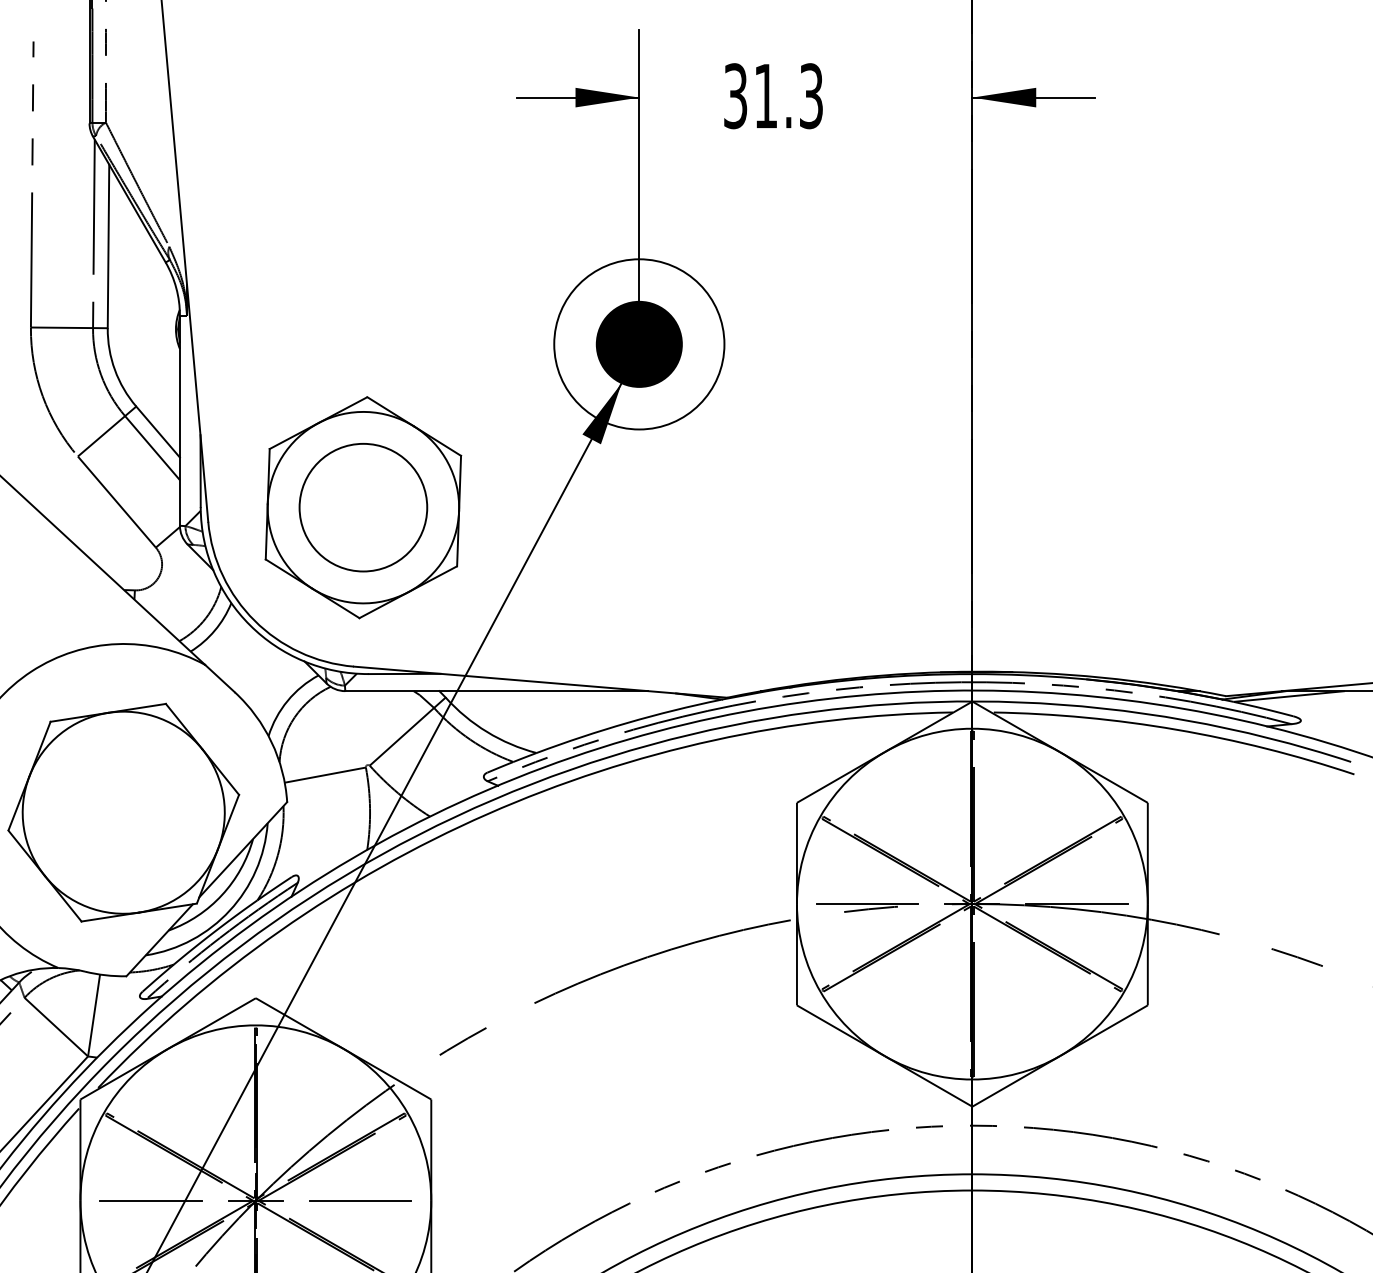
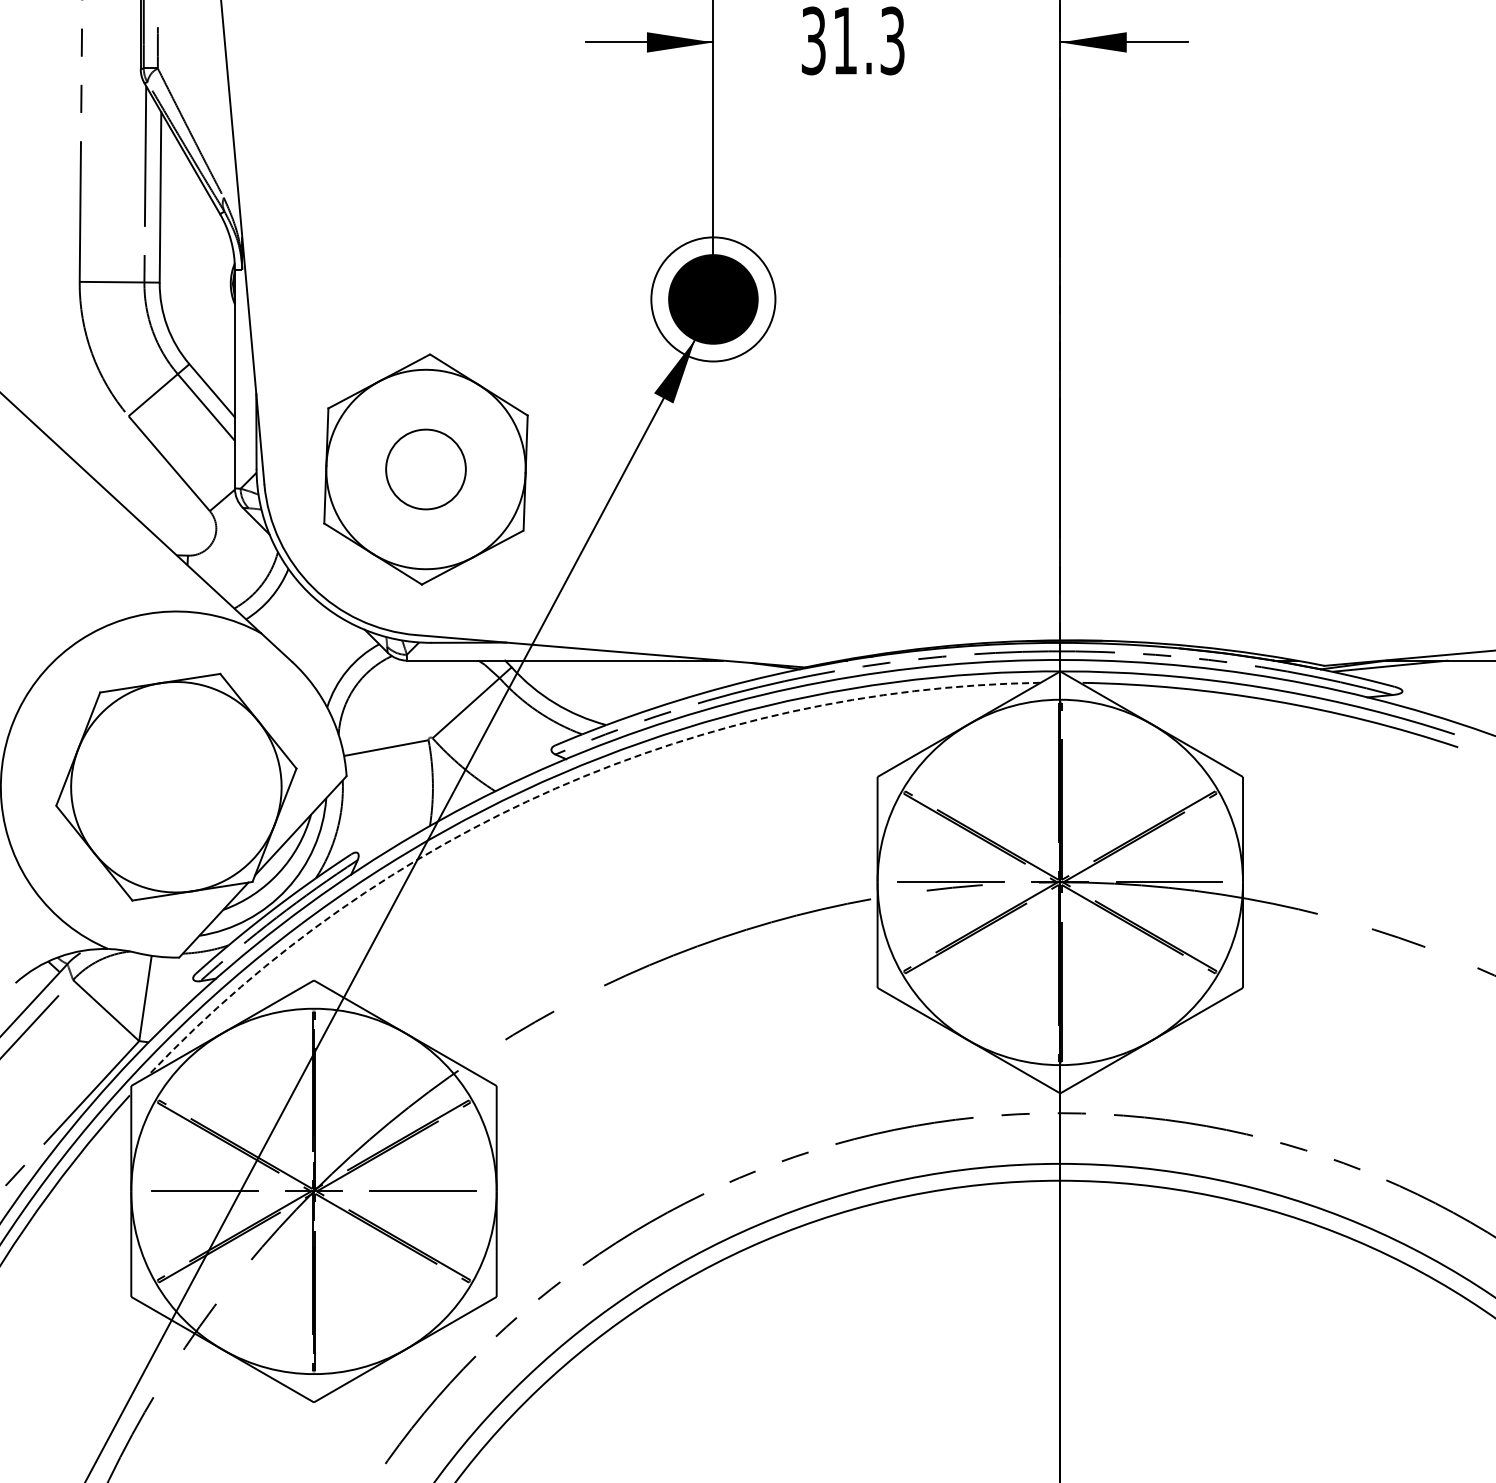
circle: (639, 344) -> (713, 299), size x0.7
circle: (362, 507) -> (425, 469), size x0.6
arc: (487, 813) -> (555, 788), solid -> dashed

